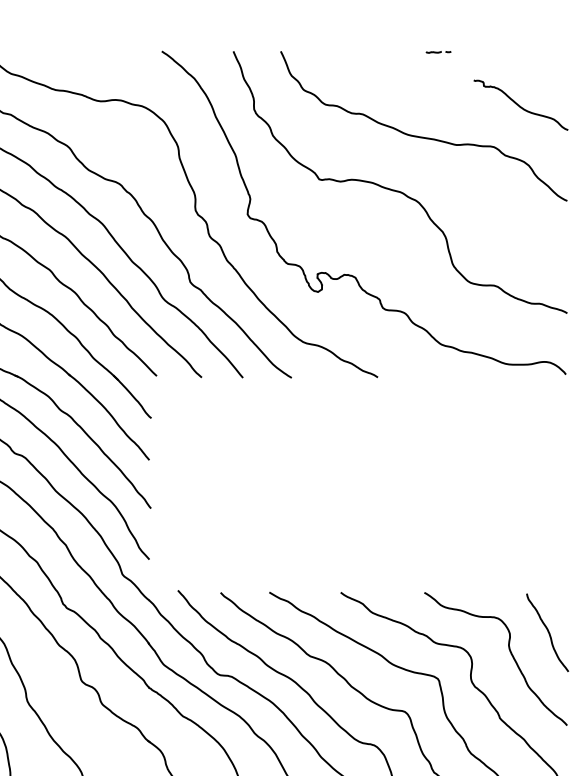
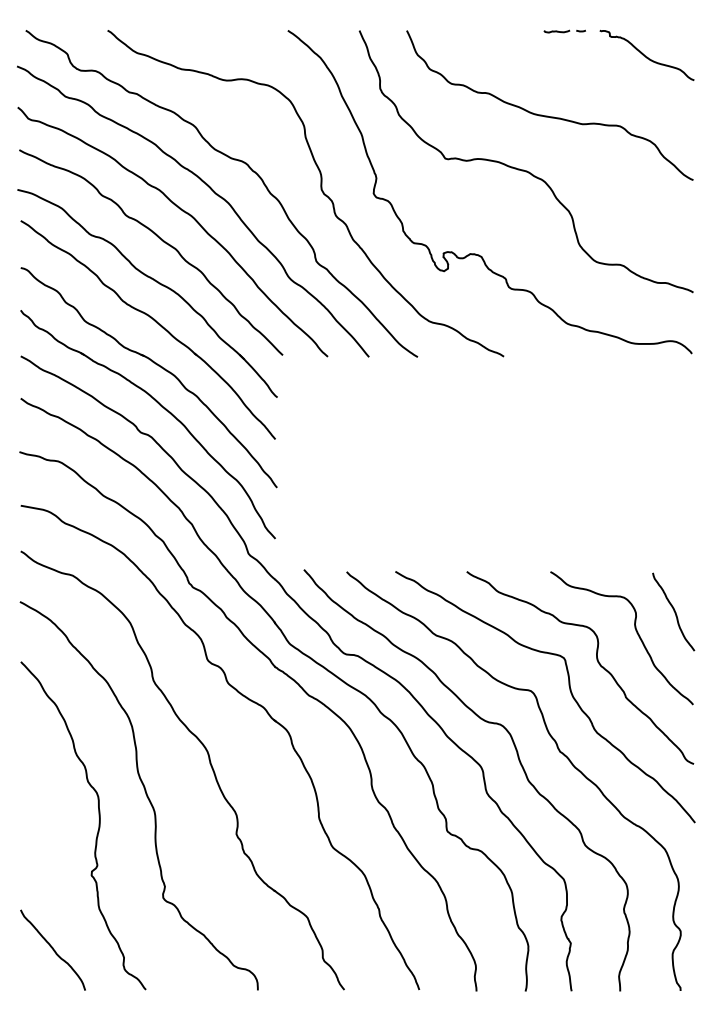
part: (438, 52) -> (564, 31), size x1.67
curve: (519, 105) -> (645, 55), moved

